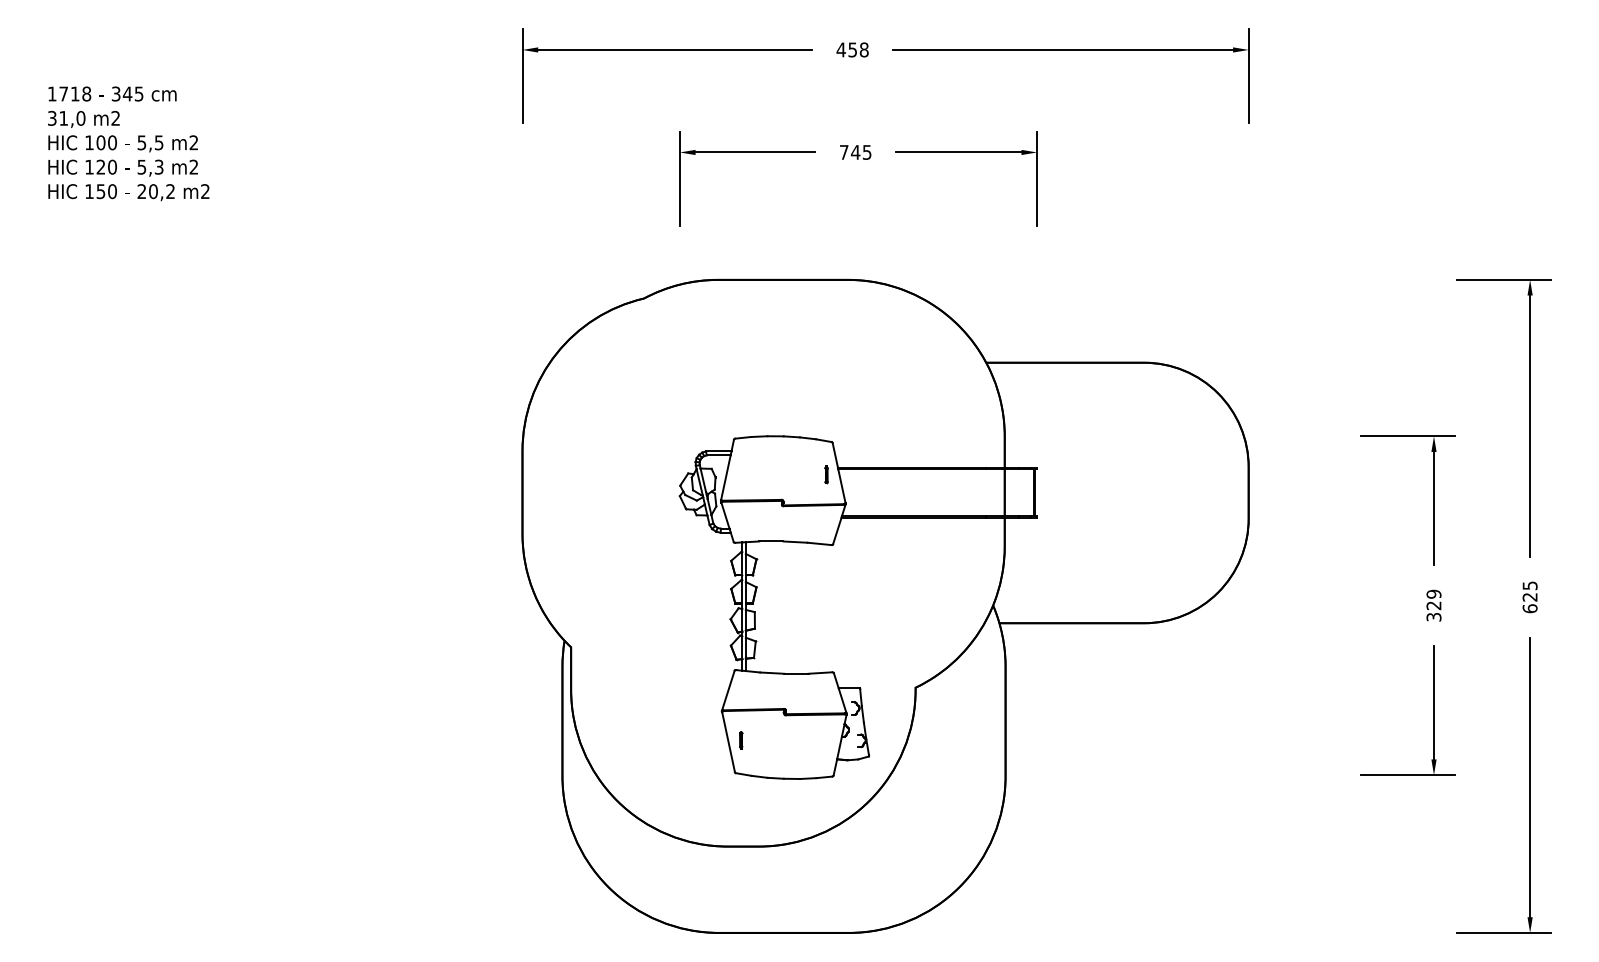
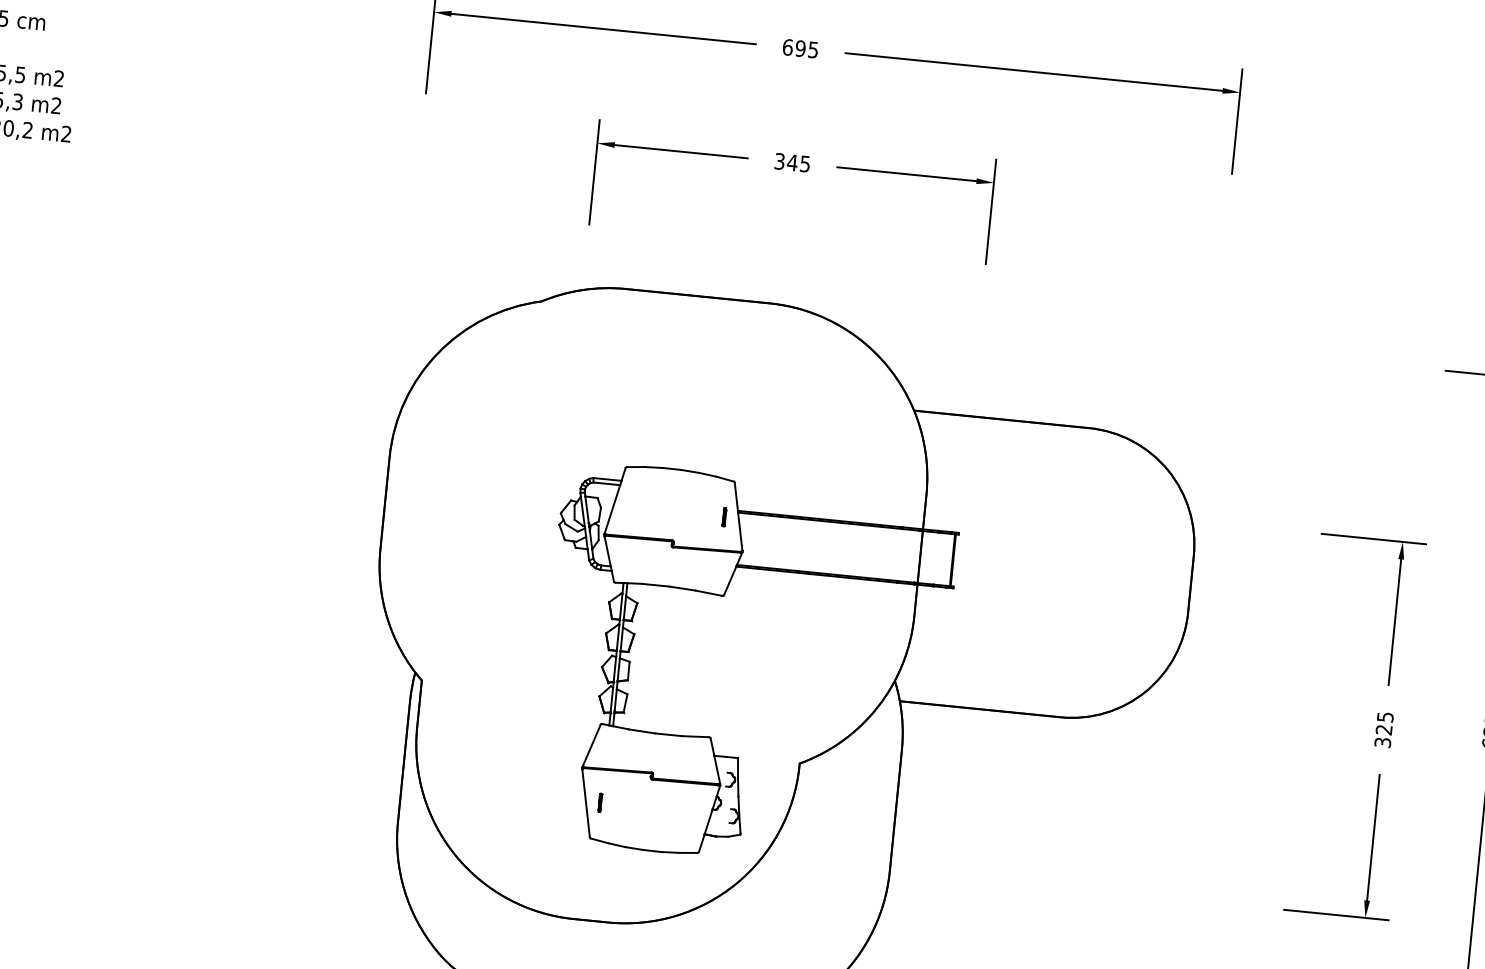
text: (852, 49) -> (800, 48), 458 -> 695
text: (844, 152) -> (780, 161), 745 -> 345
text: (1433, 593) -> (1384, 716), 329 -> 325

